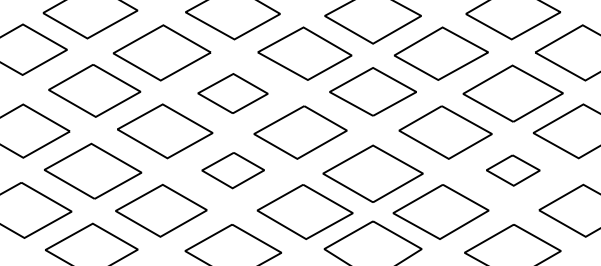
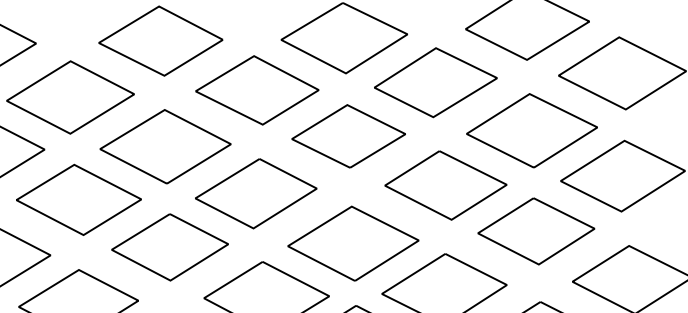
part: (232, 93) -> (164, 146), size x1.43
part: (233, 170) -> (170, 247), size x1.43
part: (513, 170) -> (536, 231), size x1.67

